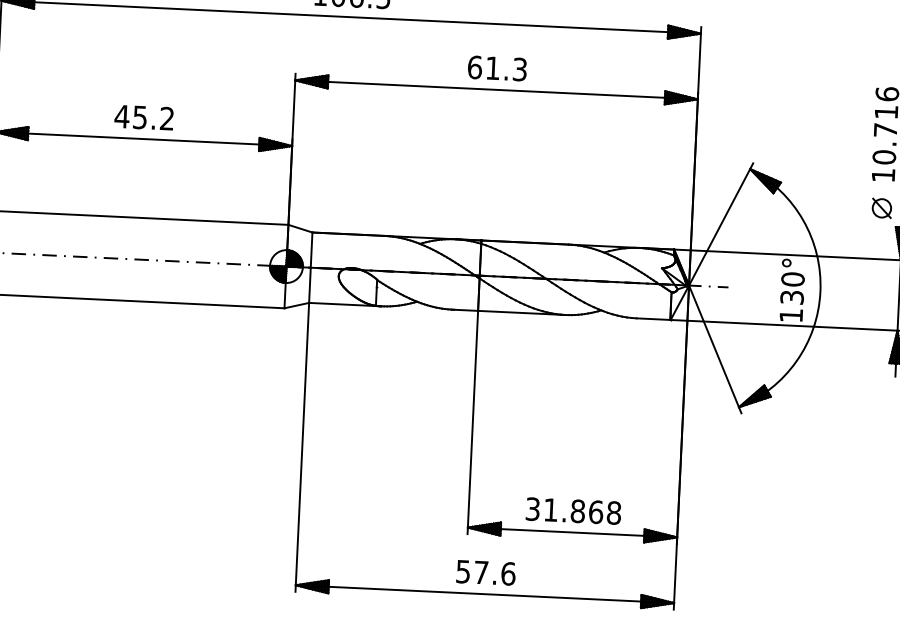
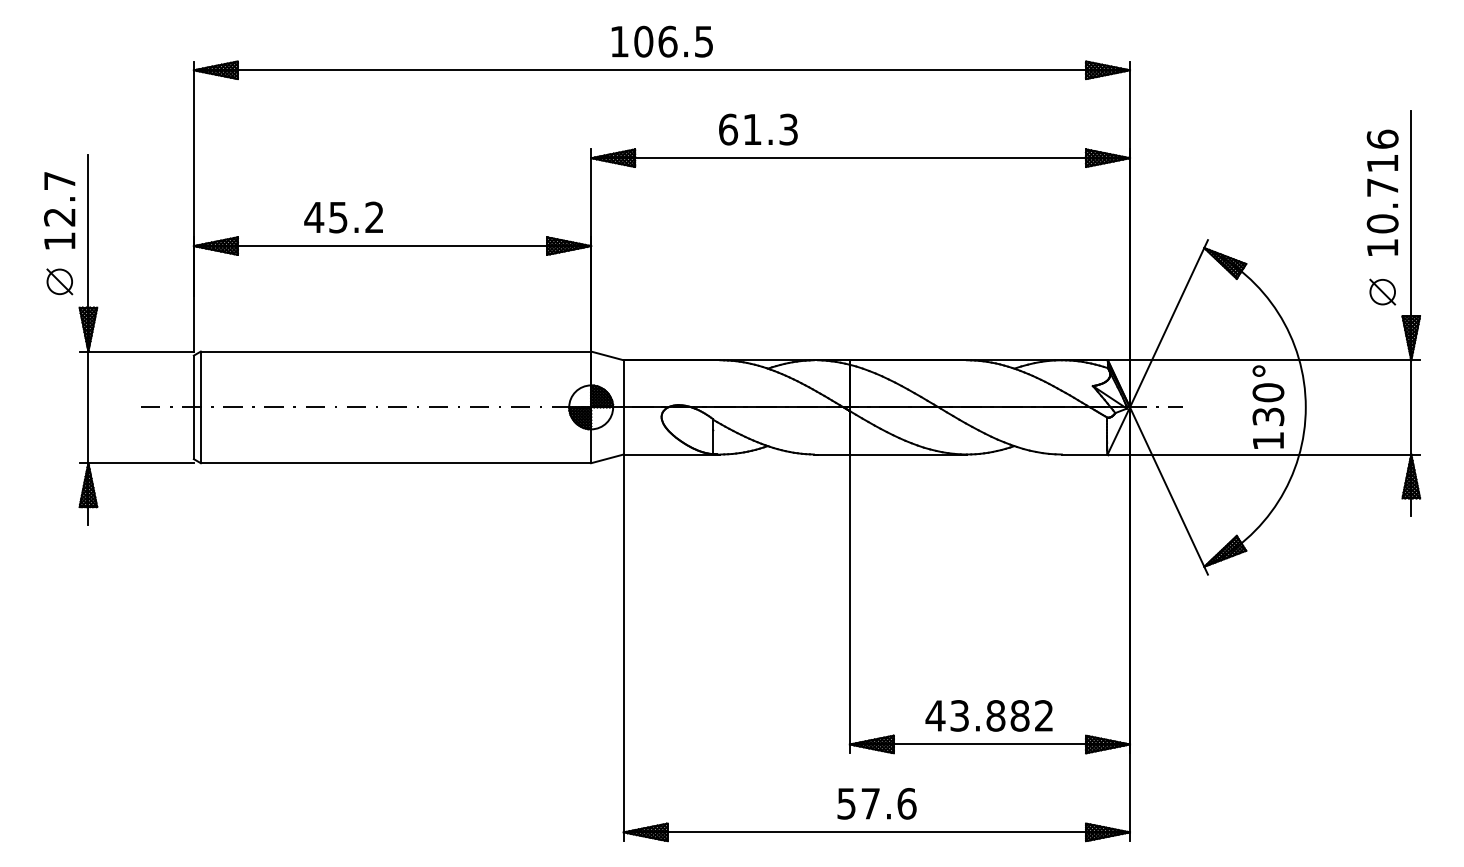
text: (497, 68) -> (758, 129), moved
text: (143, 117) -> (343, 217), moved
text: (573, 510) -> (989, 715), 31.868 -> 43.882

